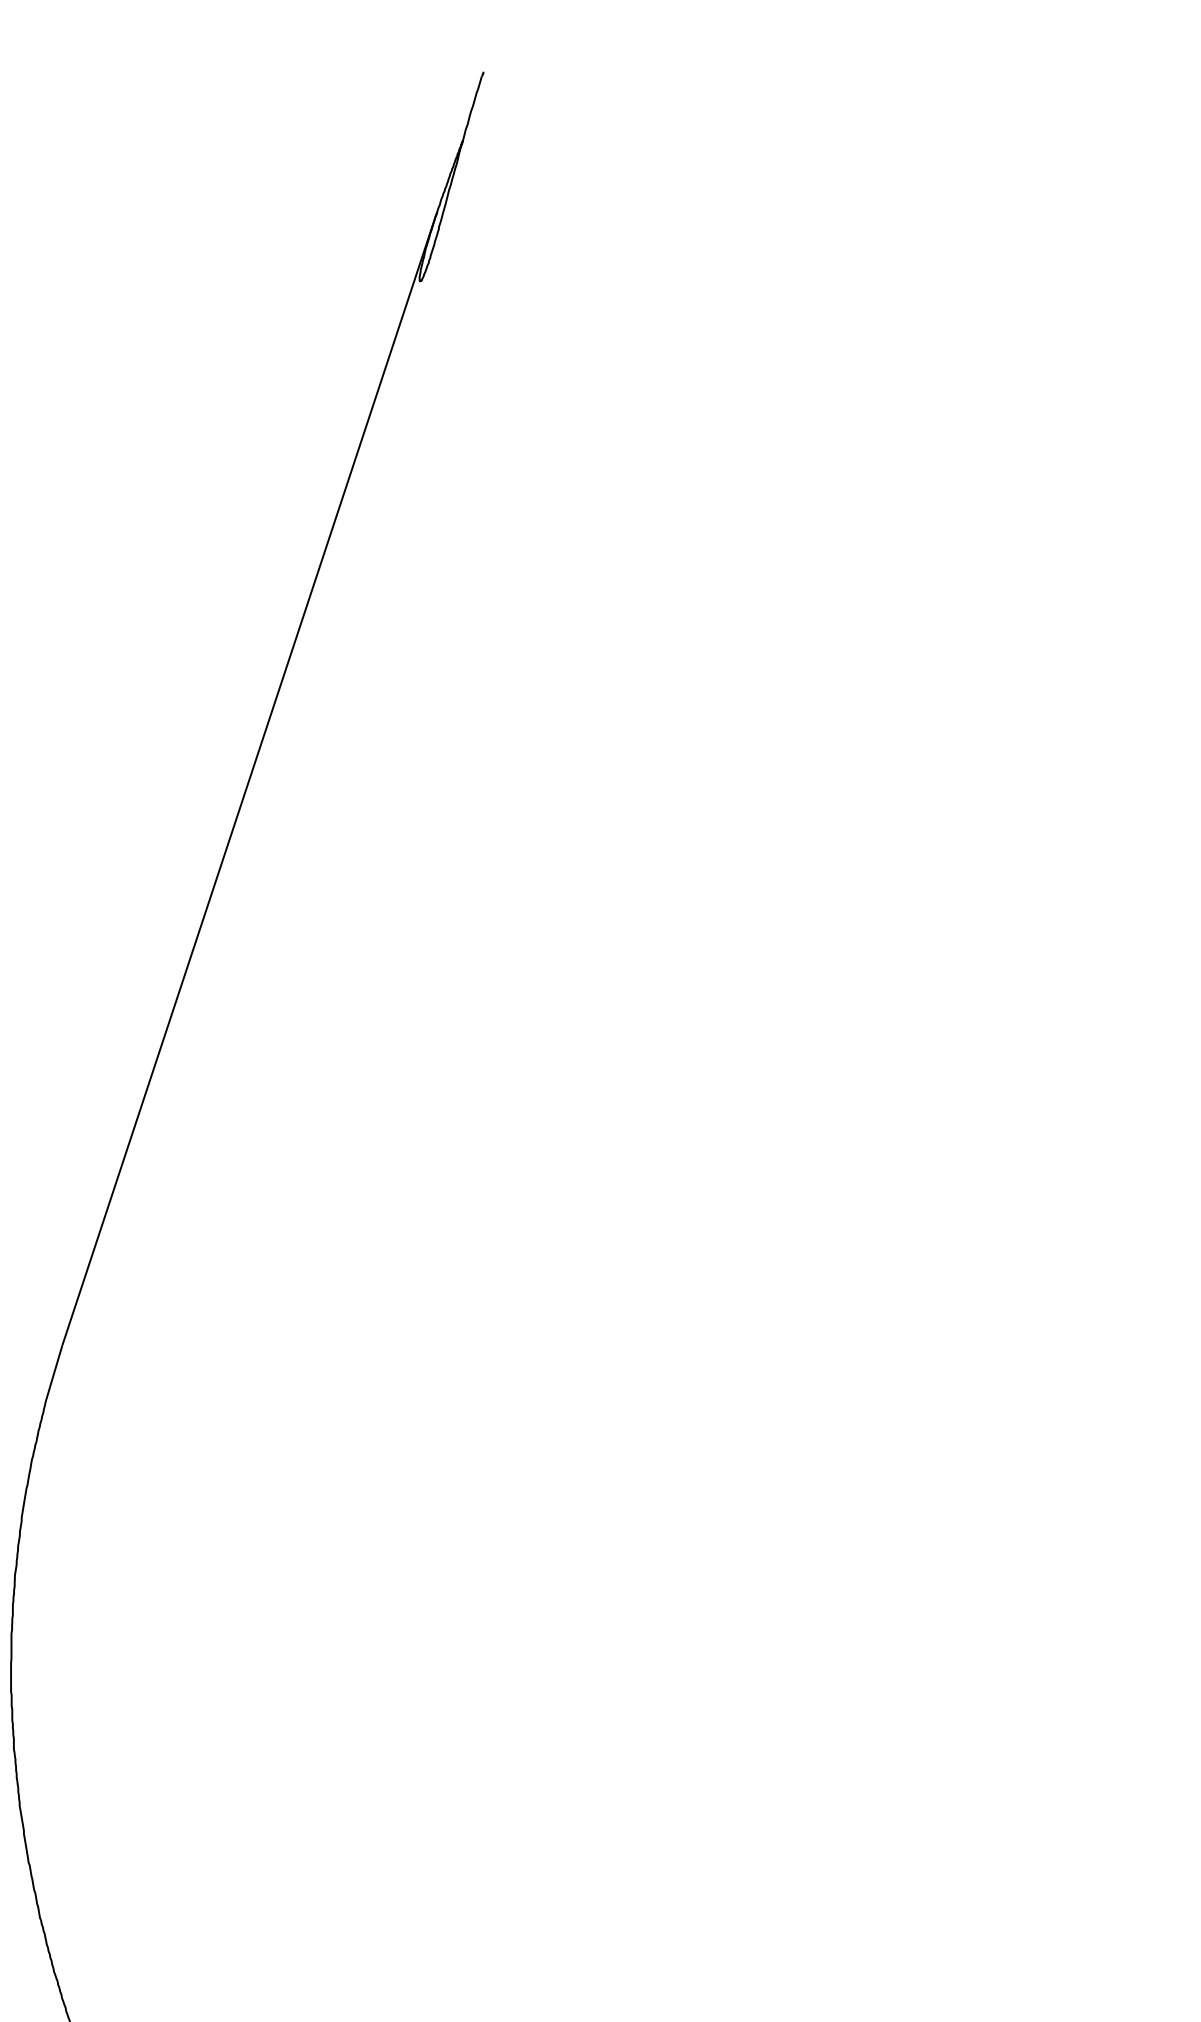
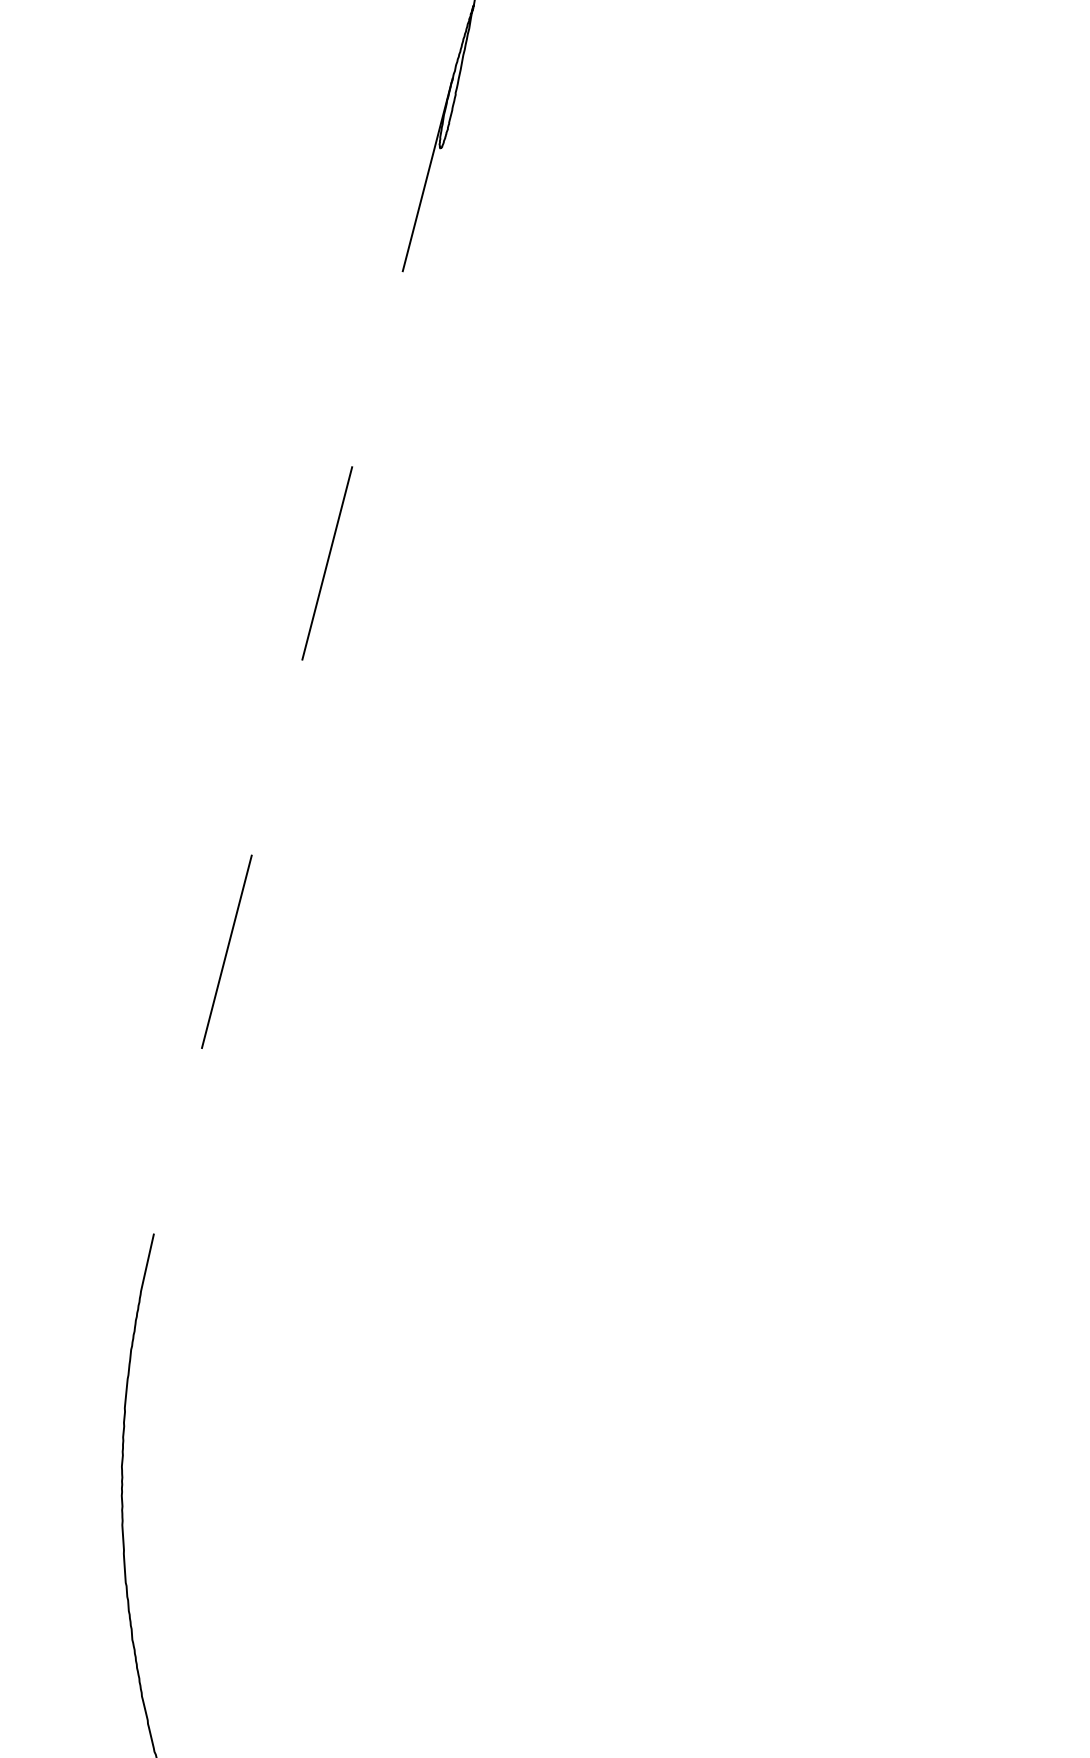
line: (249, 778) -> (303, 655), solid -> dashed

